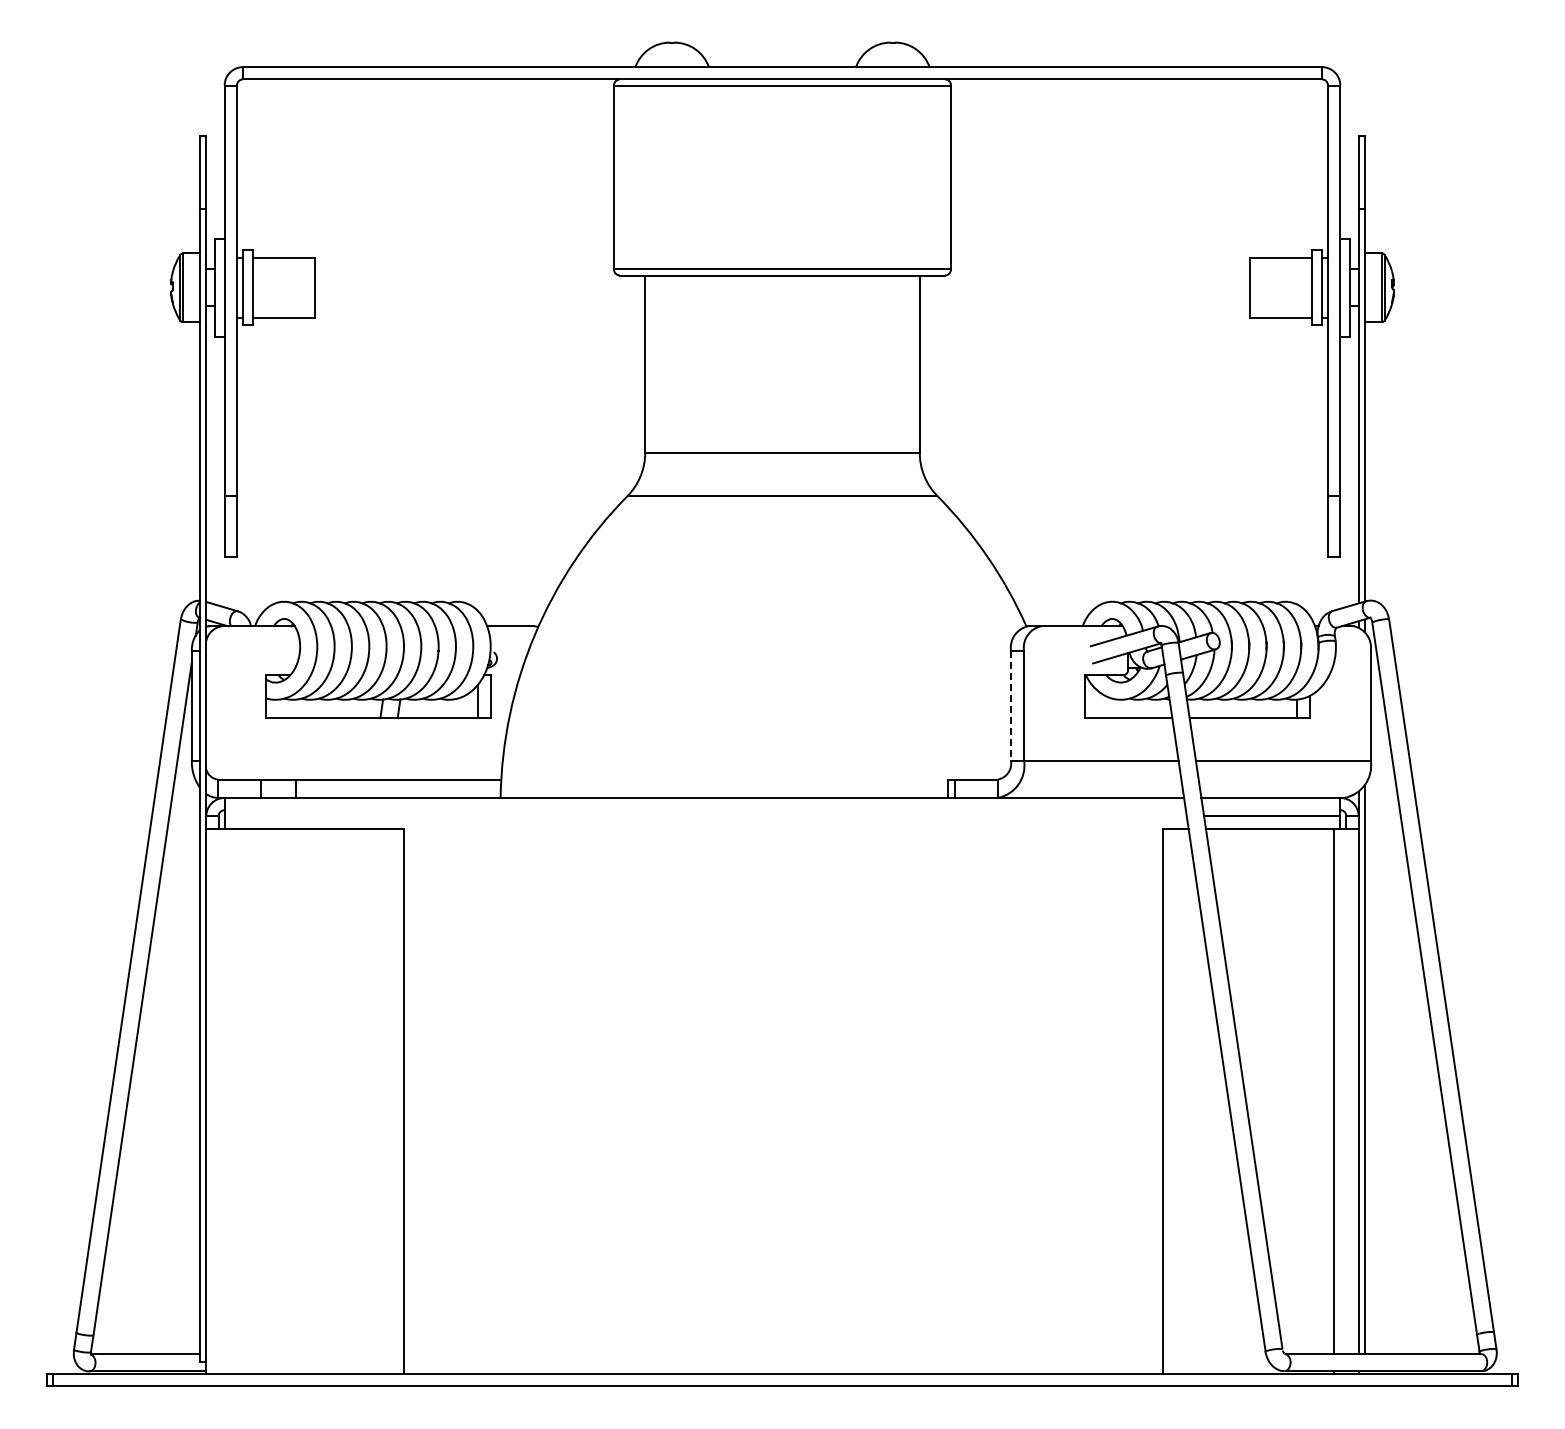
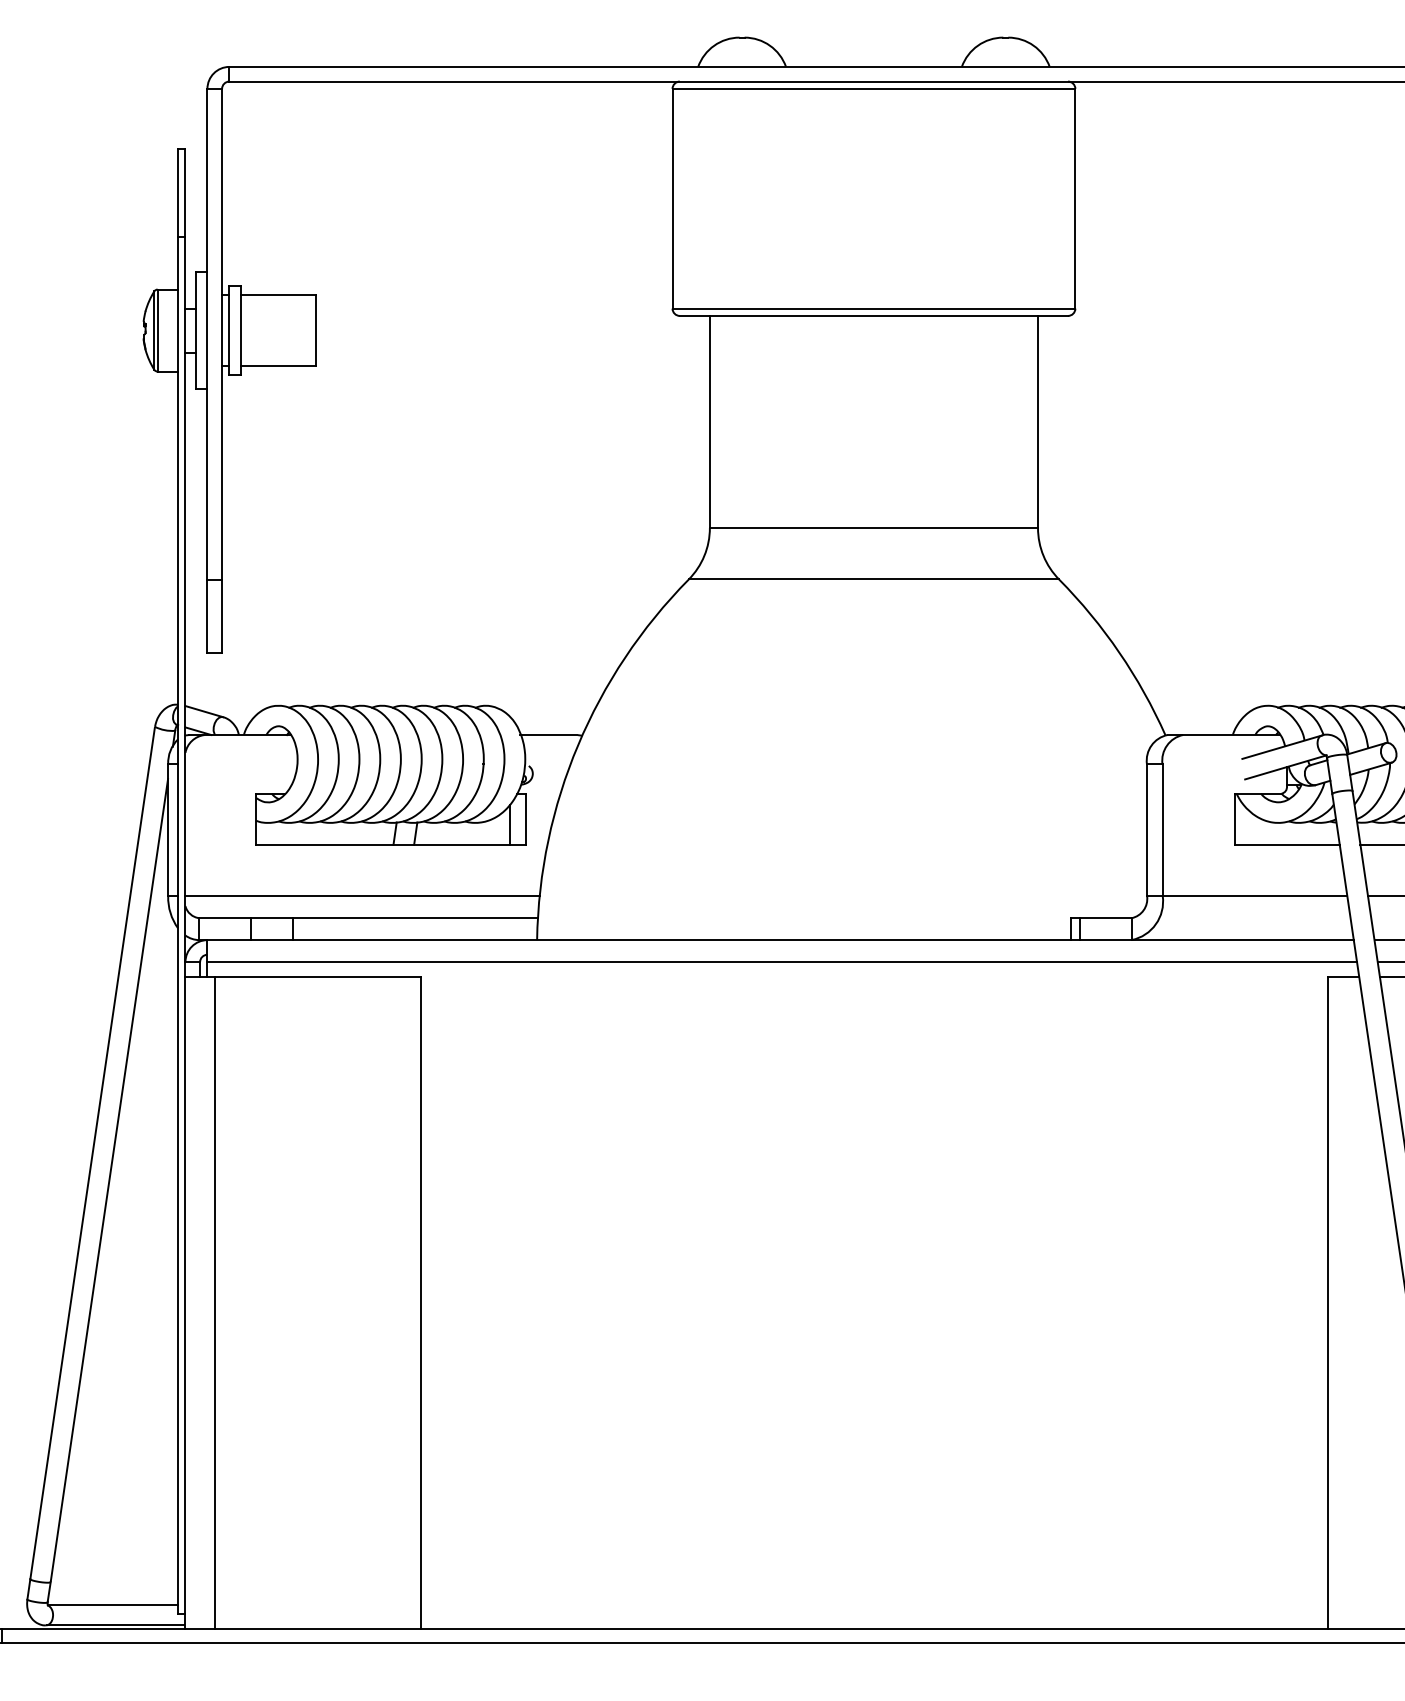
line: (1011, 706) -> (1147, 830), dashed -> solid
line: (354, 761) -> (362, 896), added
line: (705, 816) -> (781, 962), added
line: (230, 1101) -> (214, 1302), added

